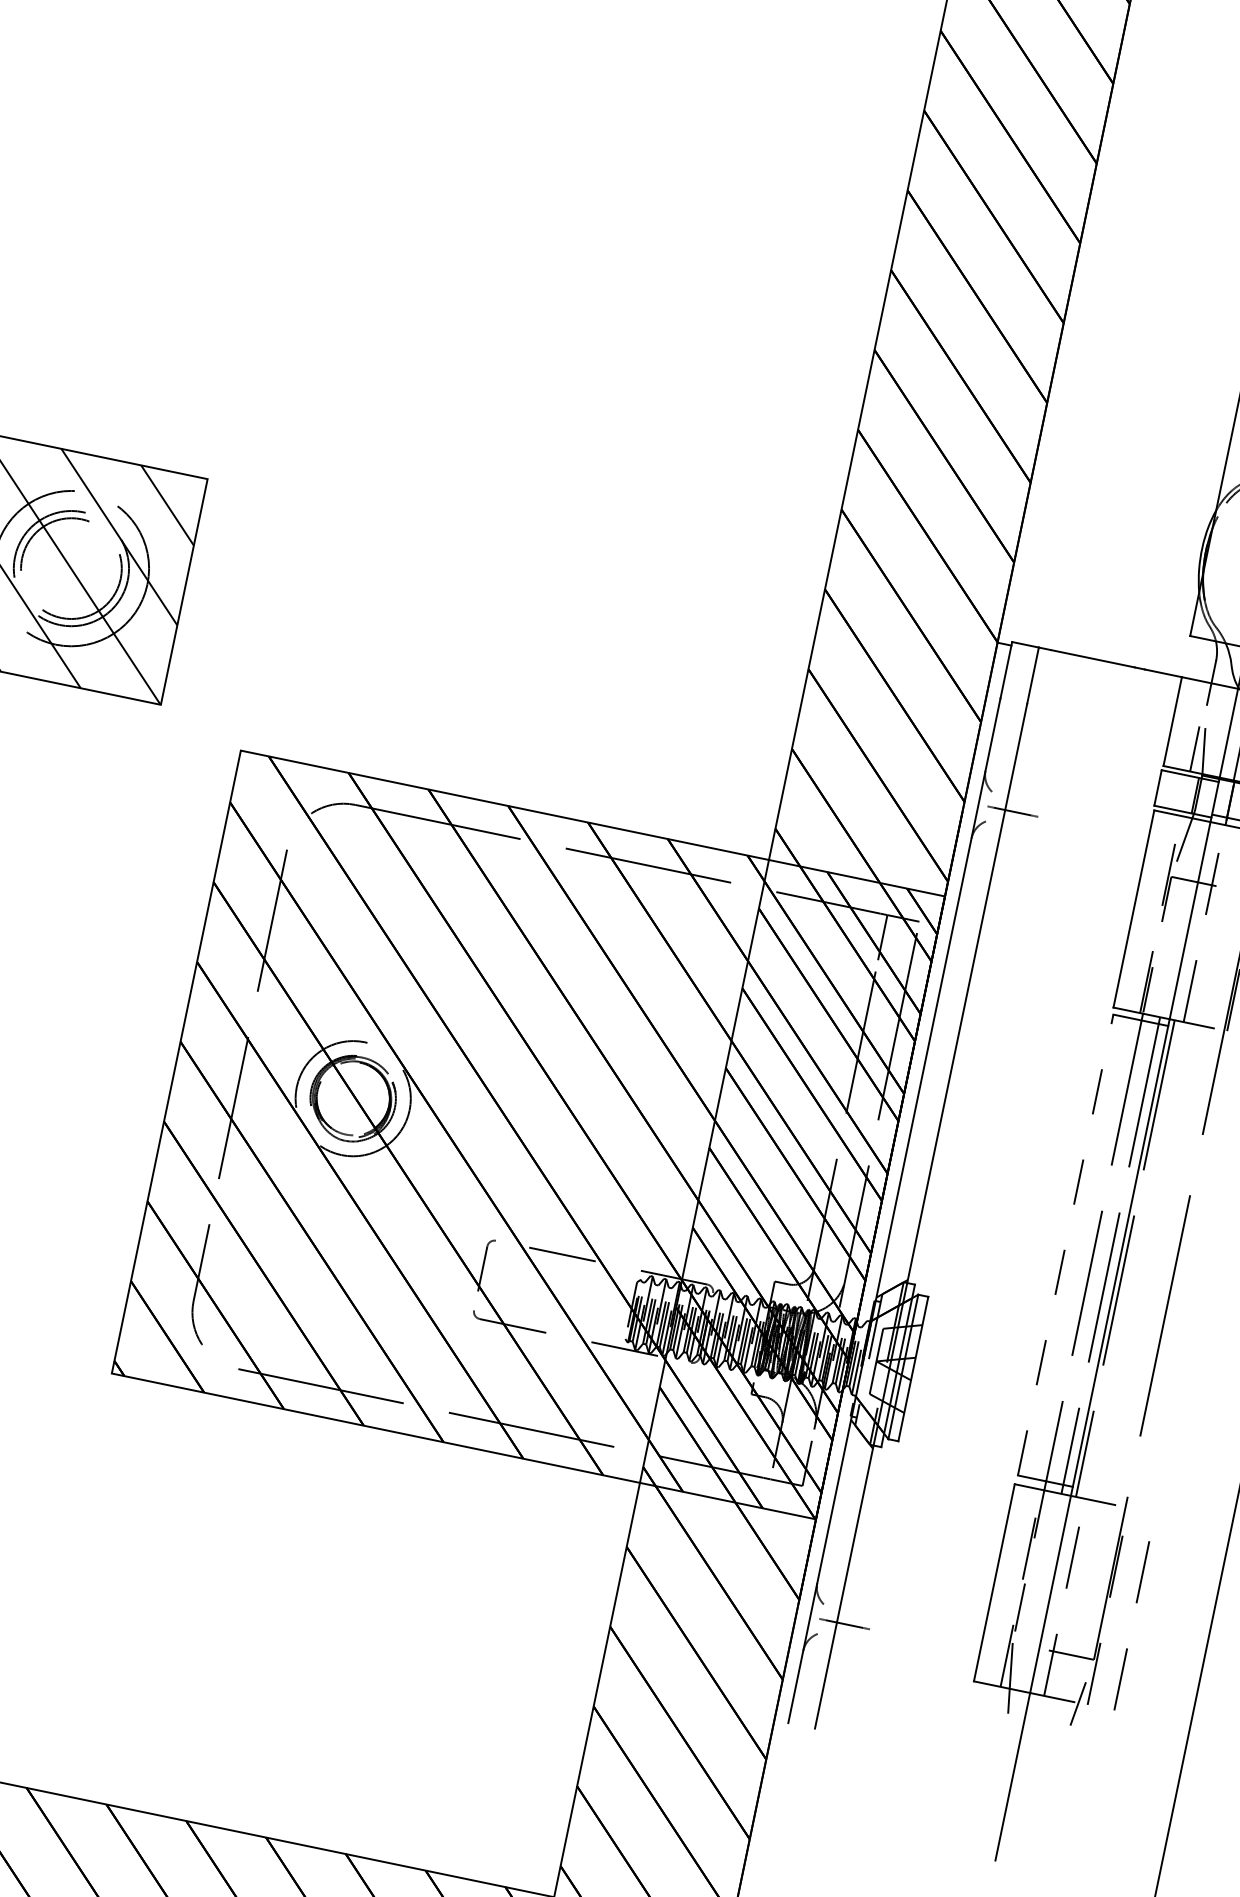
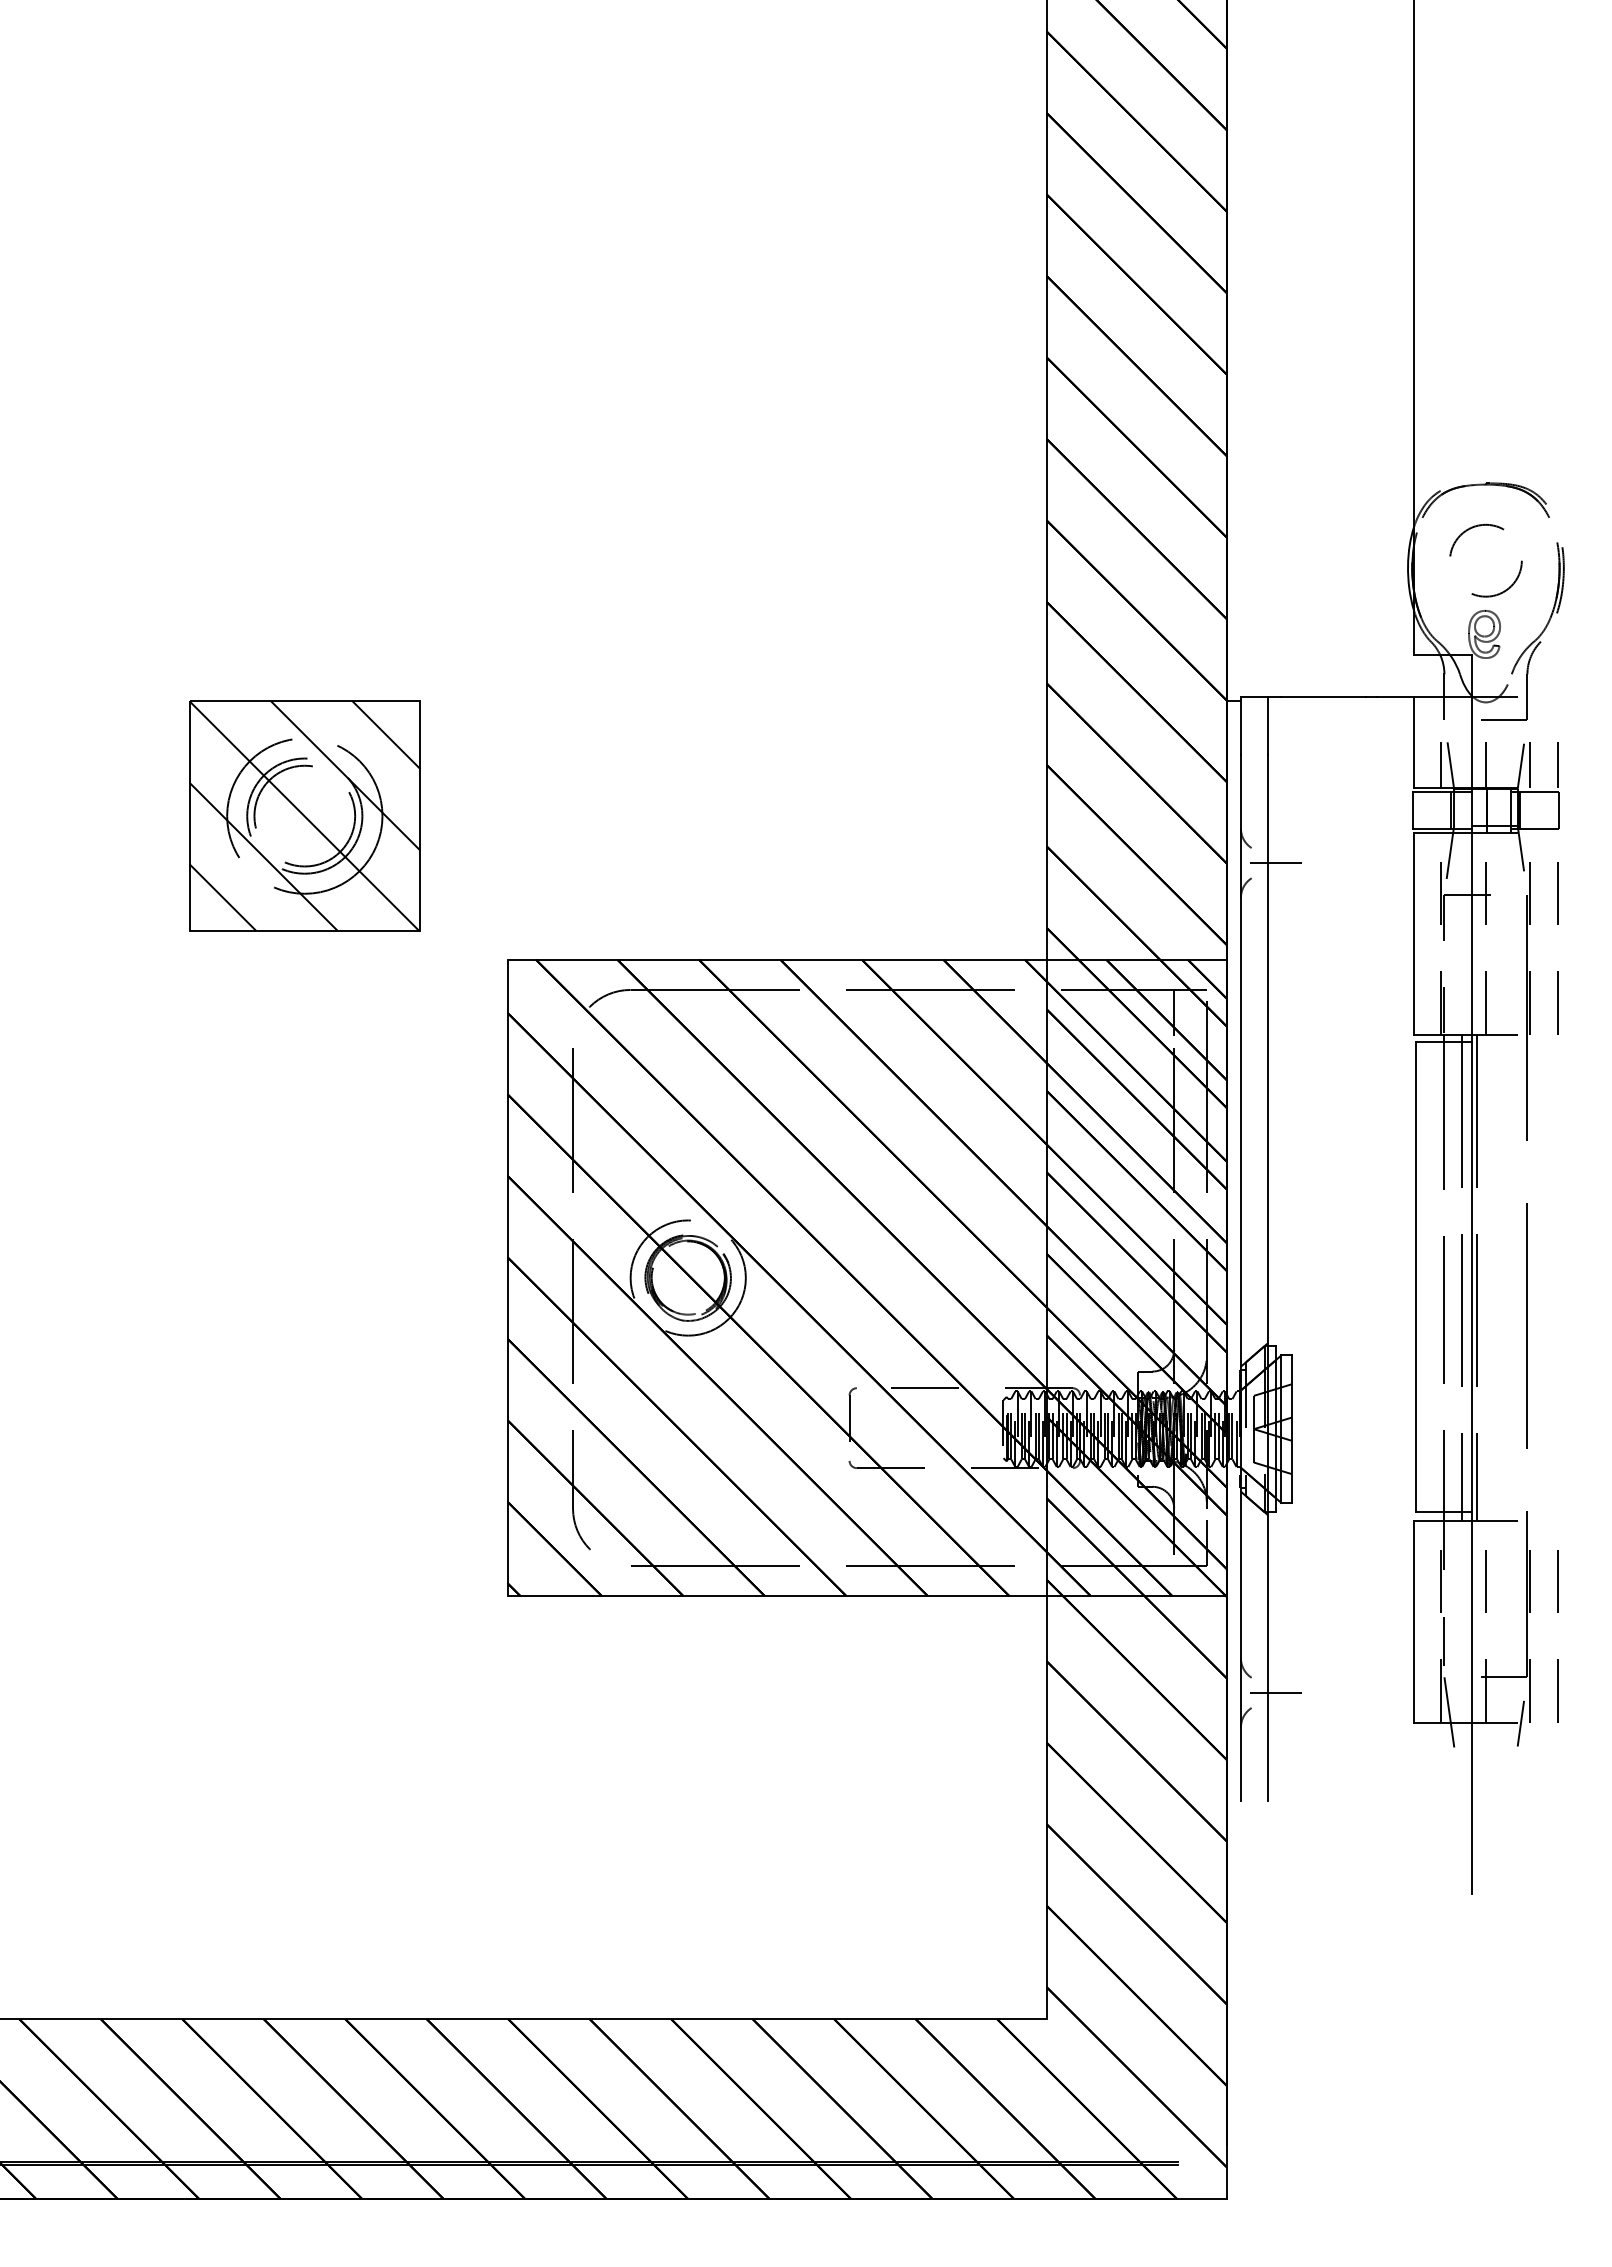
line: (1065, 1244) -> (1415, 1276), dashed -> solid

